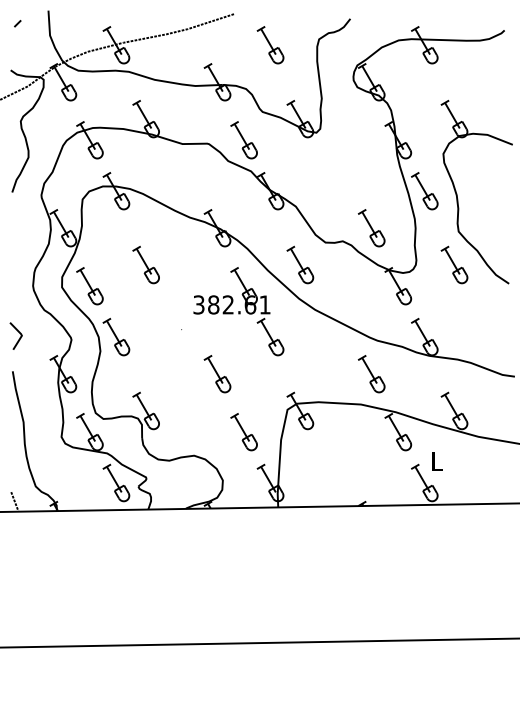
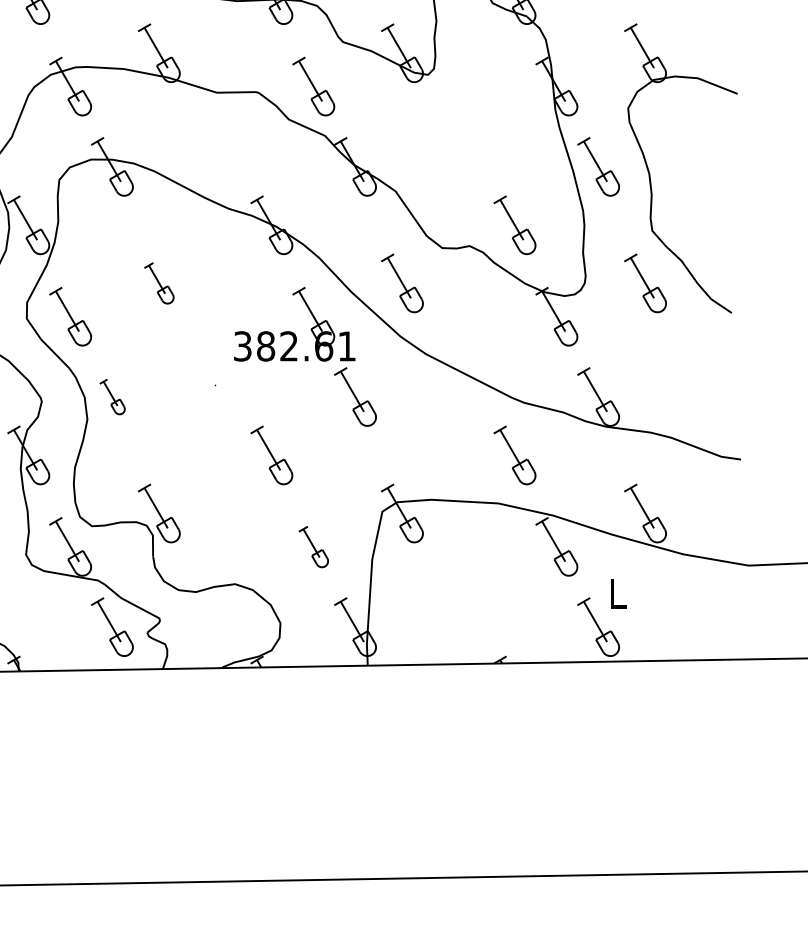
part: (145, 264) -> (158, 282), size x0.7
part: (116, 336) -> (112, 396), size x0.6
part: (243, 432) -> (312, 547), size x0.7

